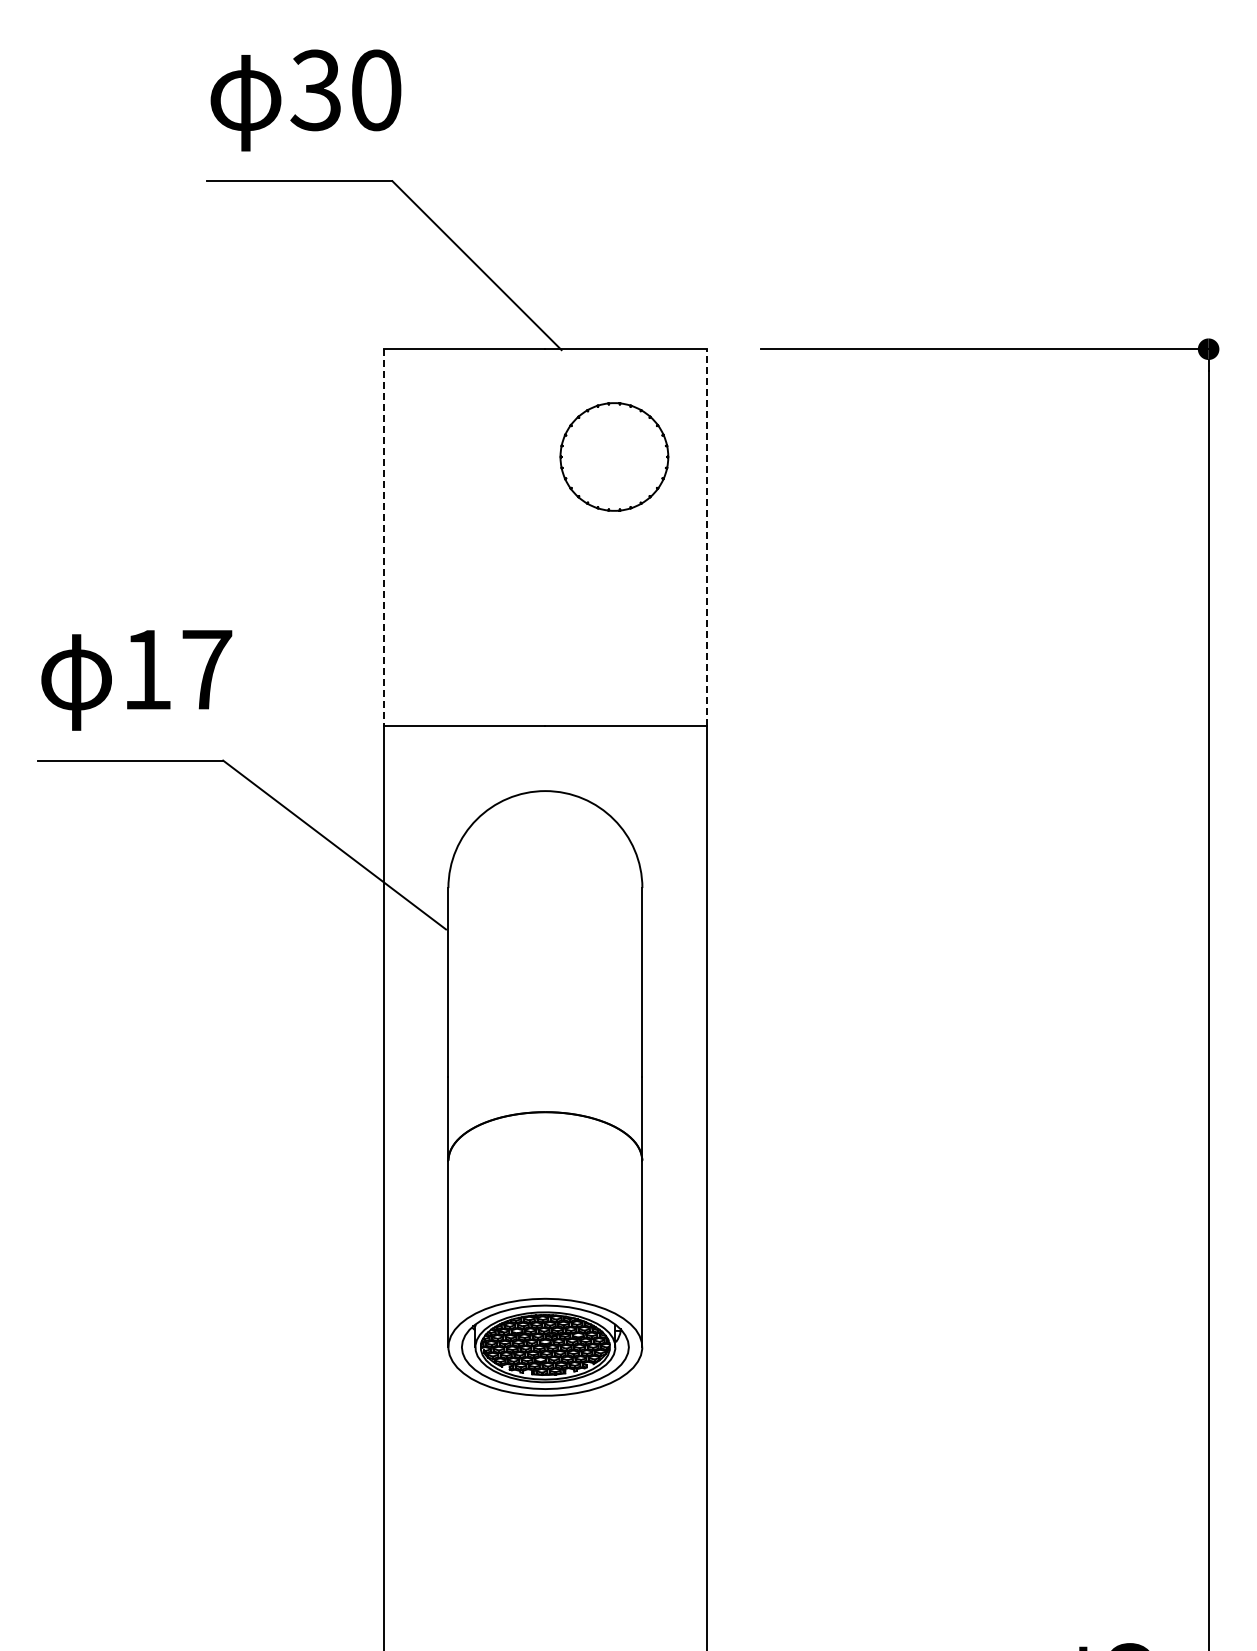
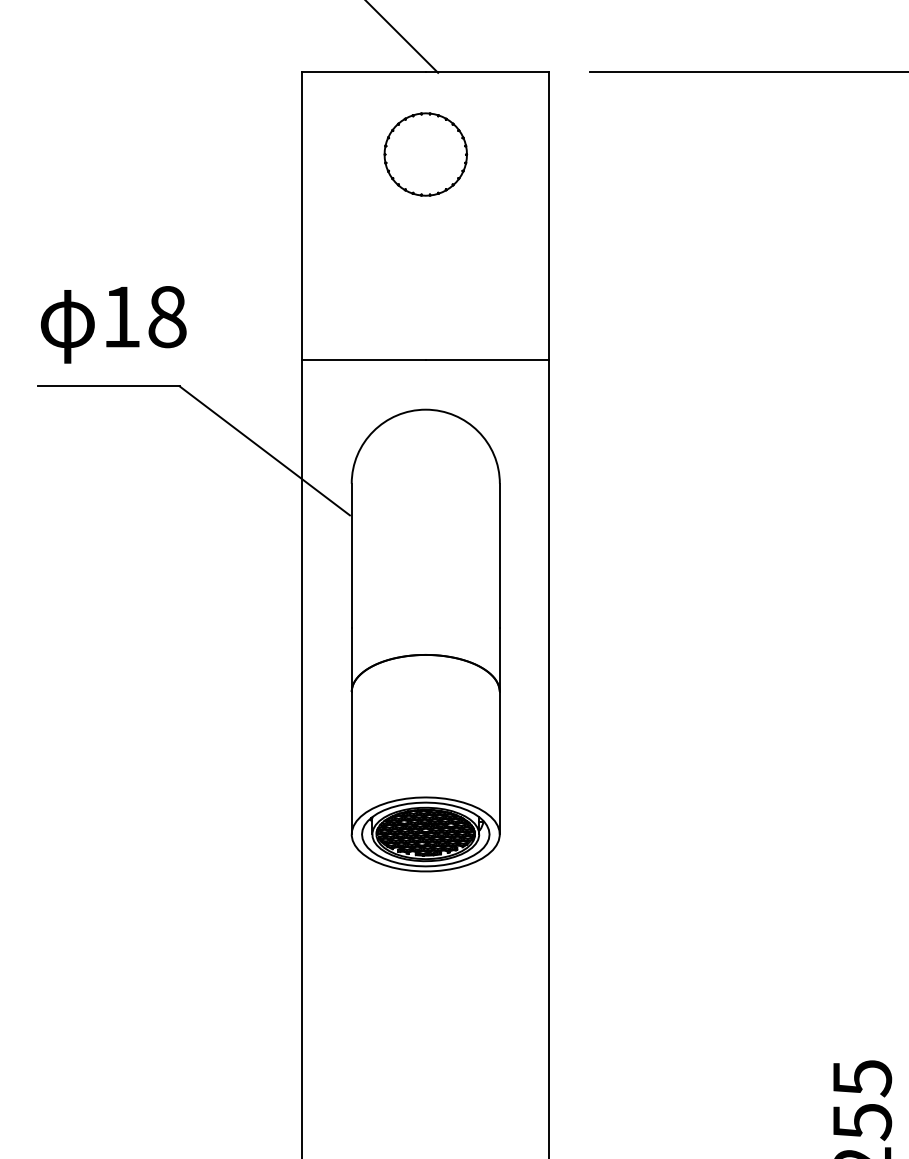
part: (614, 456) -> (425, 154), moved
line: (383, 537) -> (302, 216), dashed -> solid
line: (707, 537) -> (549, 216), dashed -> solid
text: (207, 669) -> (167, 316), 17 -> 18

